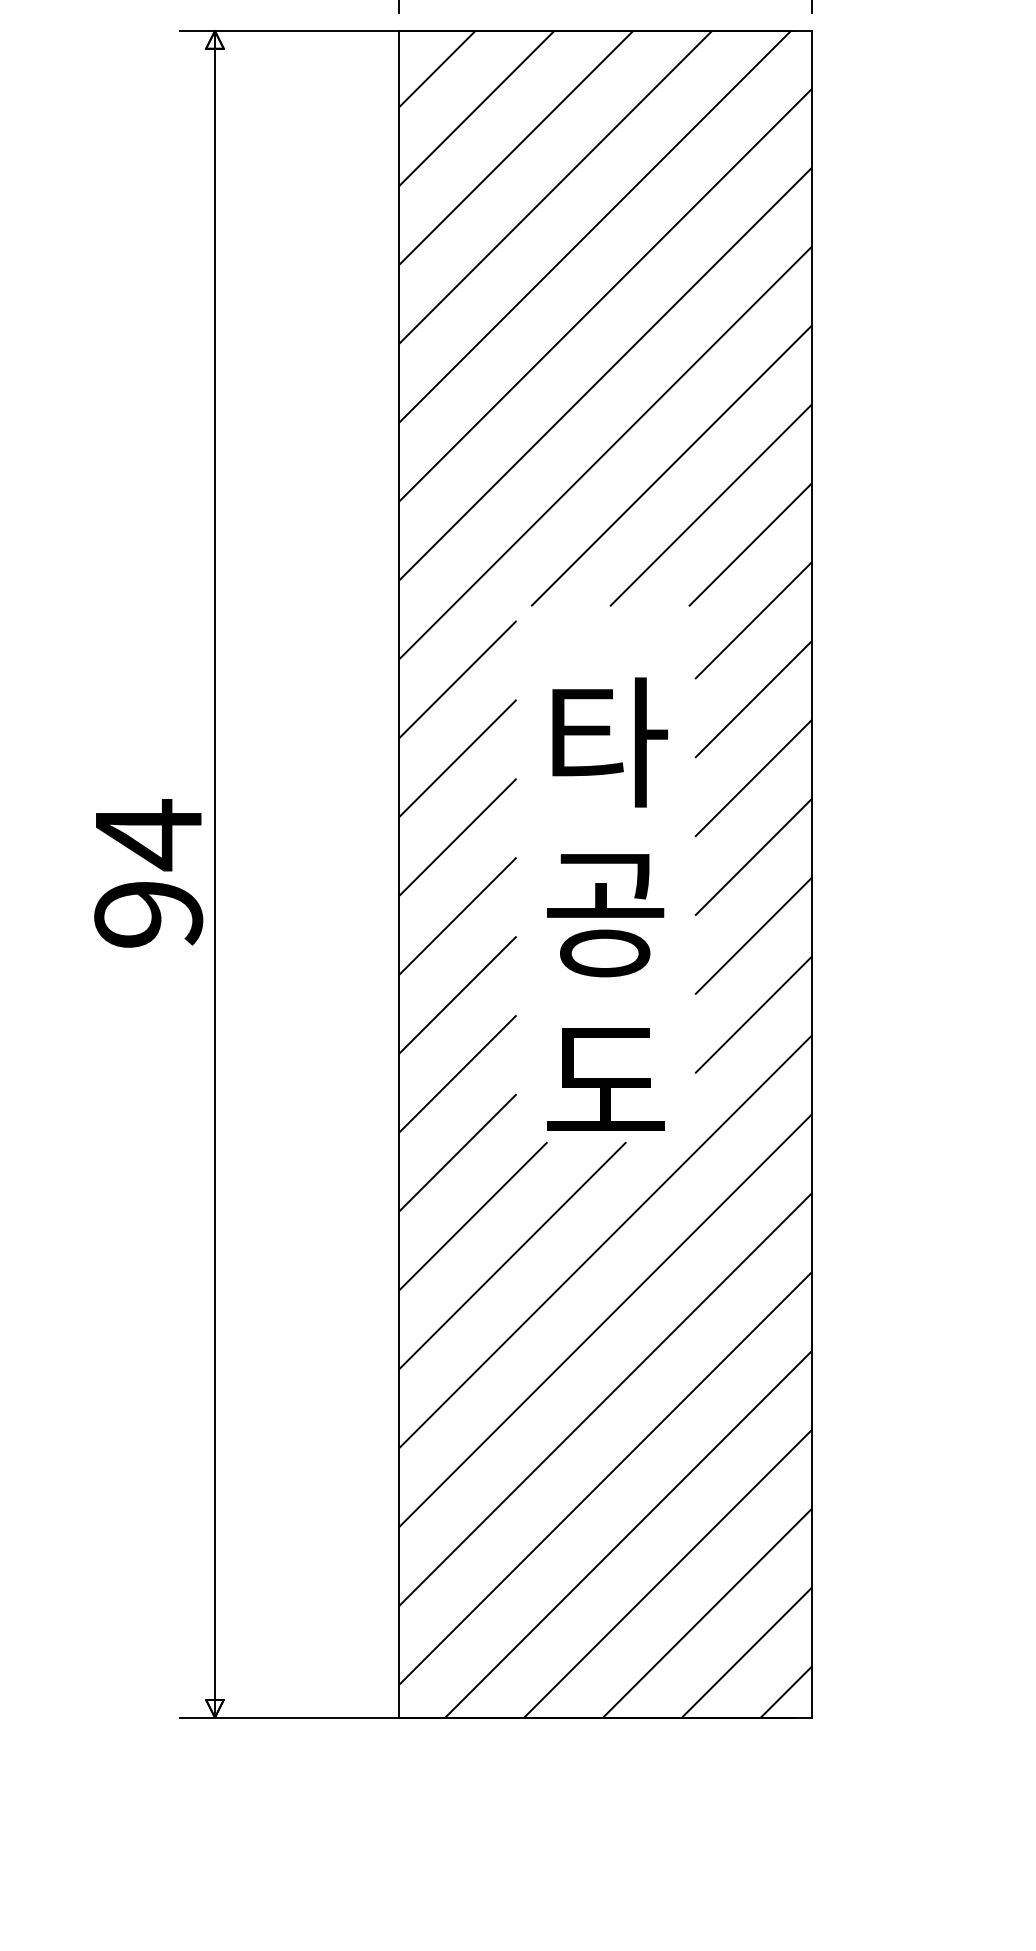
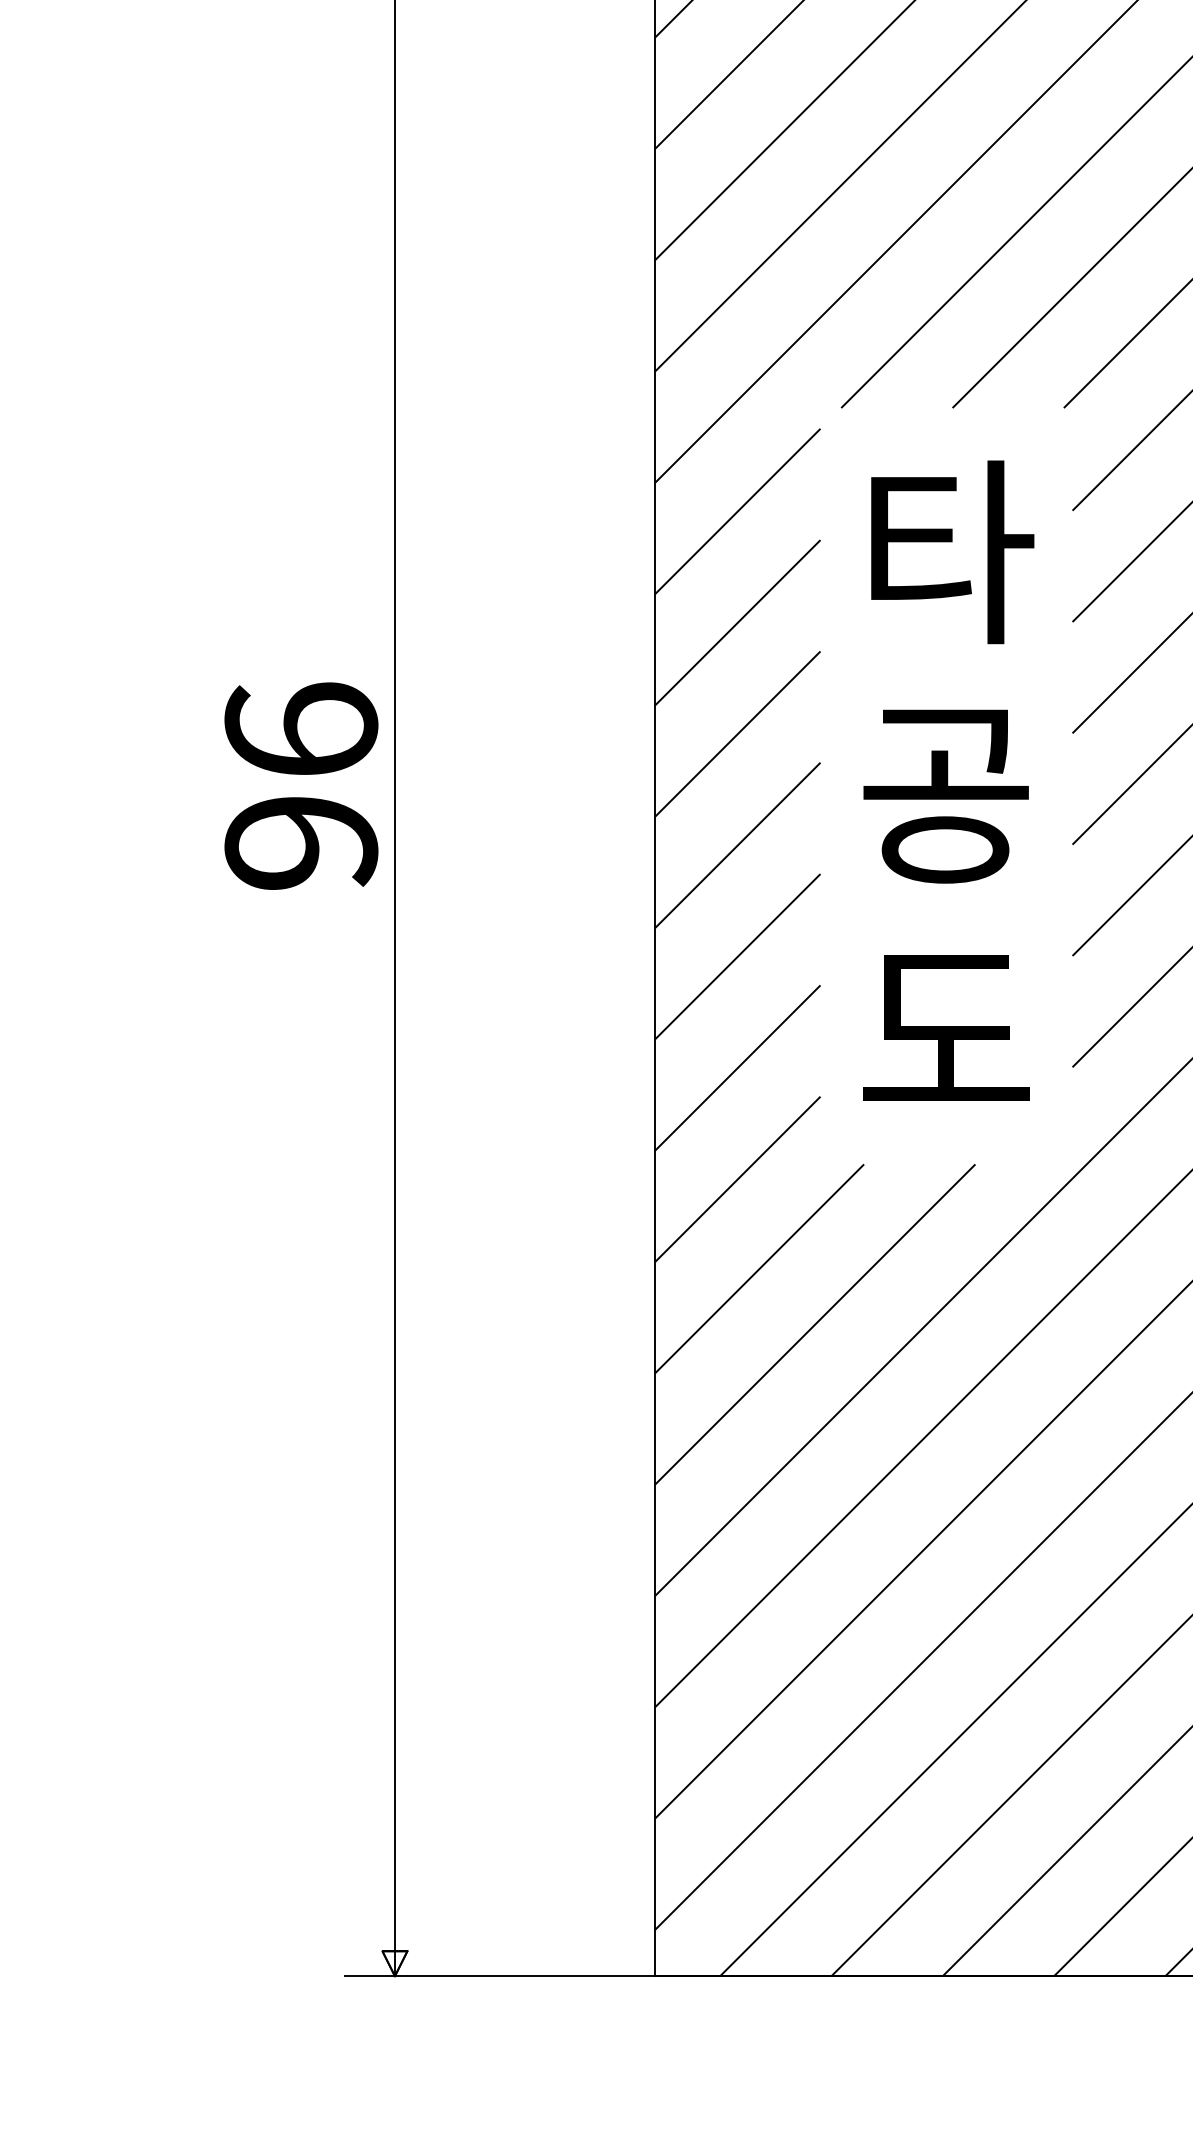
text: (148, 835) -> (301, 731), 94 -> 96
text: (607, 903) -> (948, 779), moved

